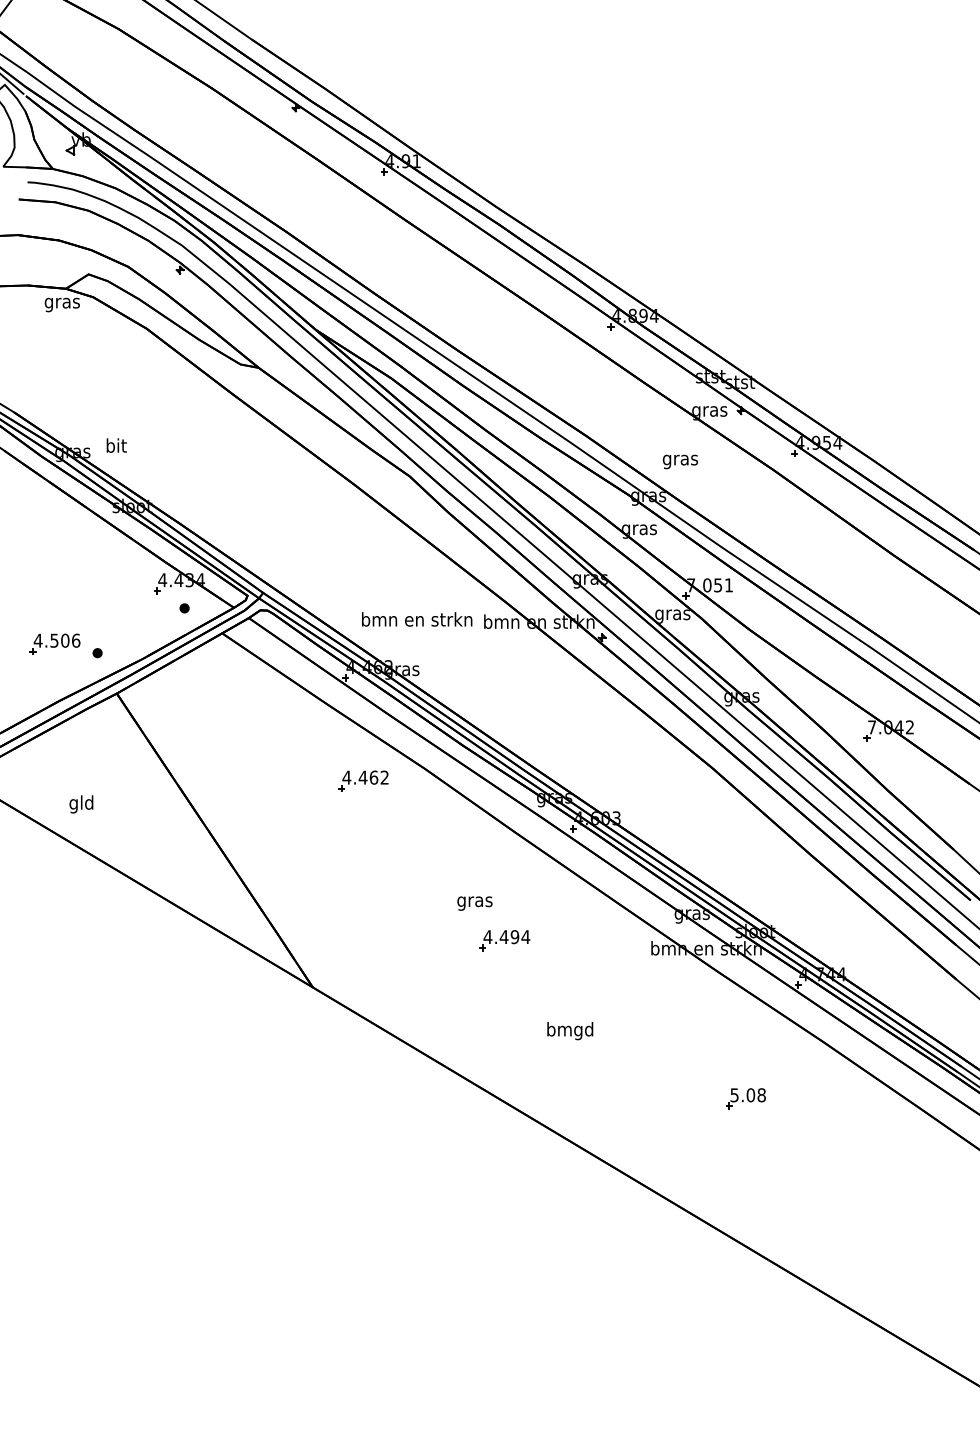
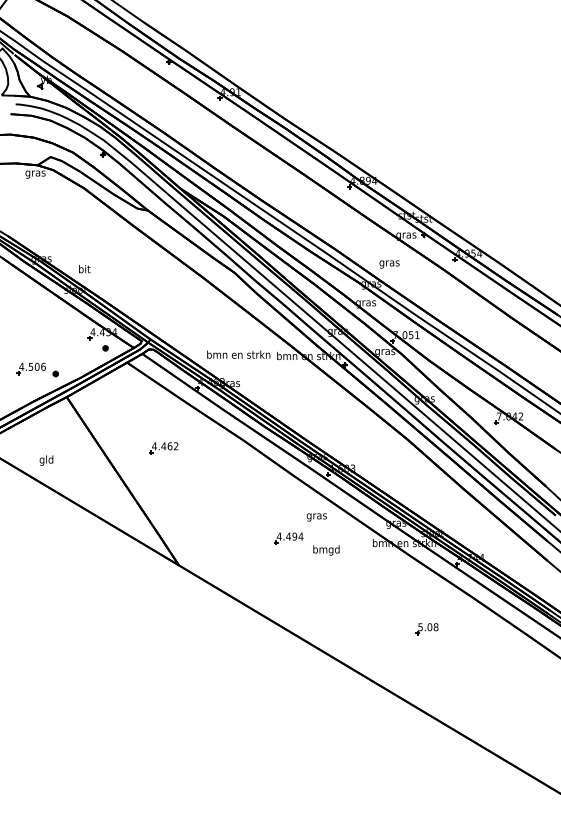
text: (116, 446) -> (84, 269), moved
part: (362, 781) -> (163, 448), moved
text: (474, 903) -> (316, 517), moved
text: (570, 1031) -> (326, 550), moved

